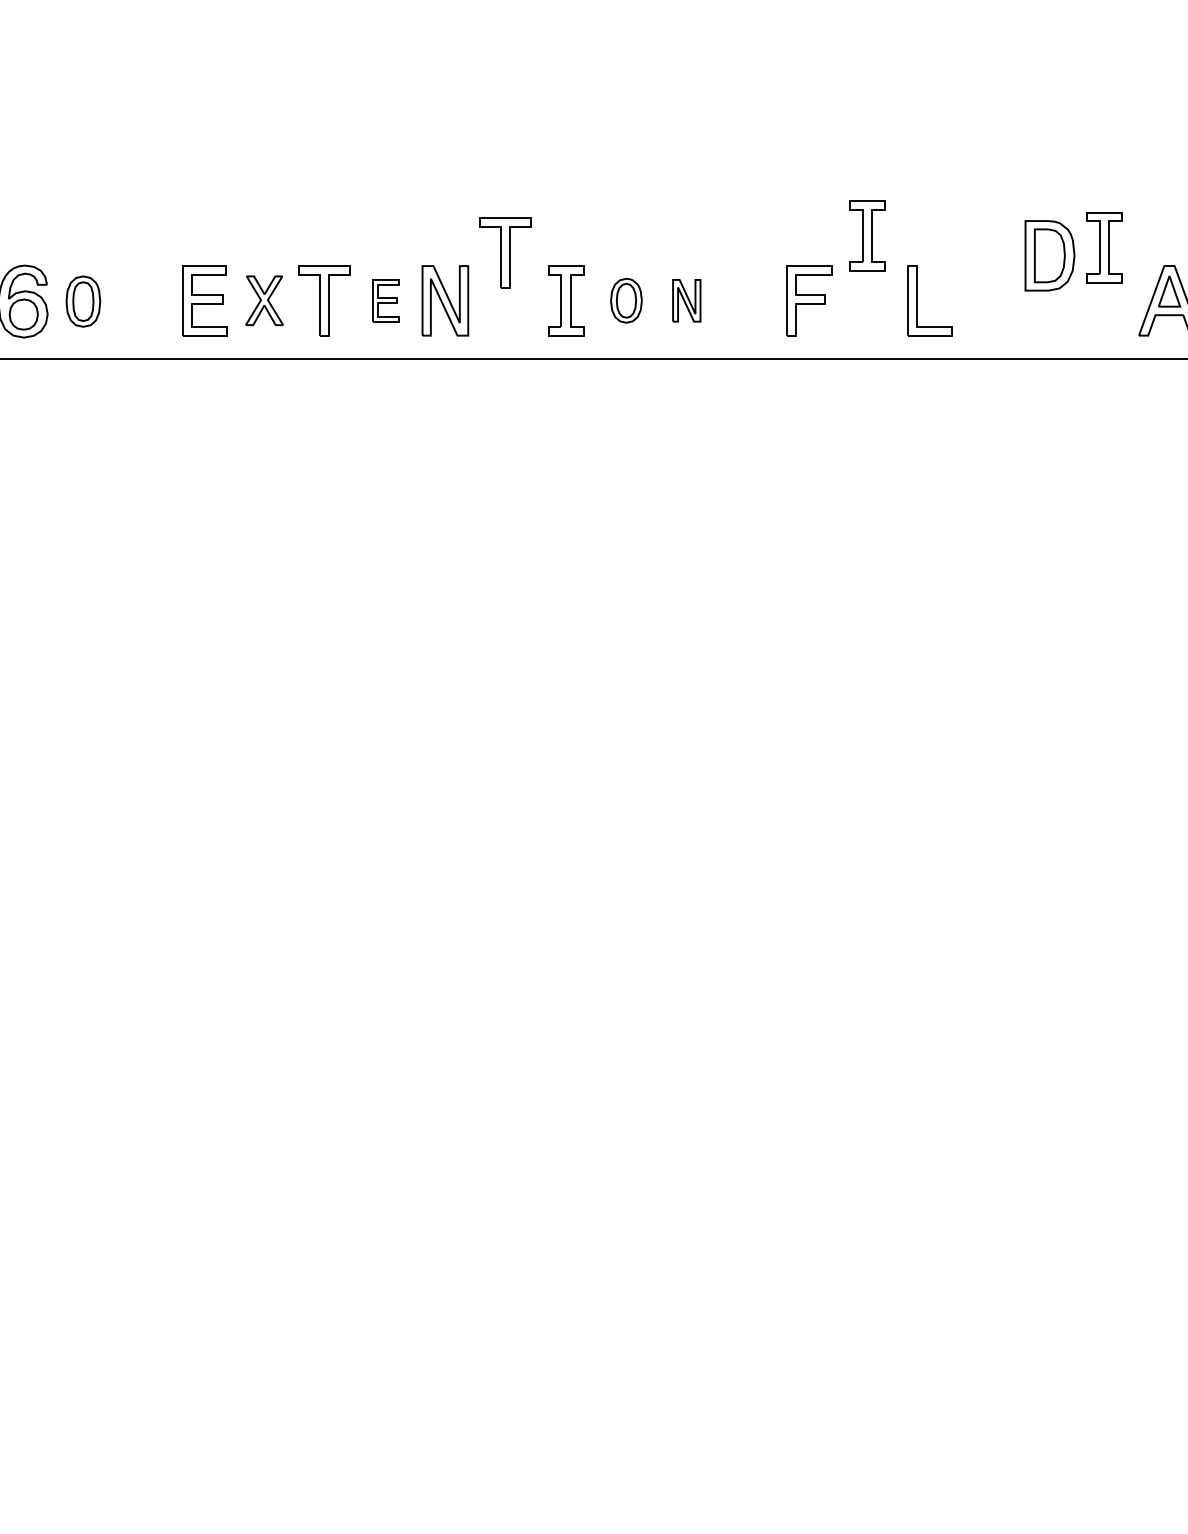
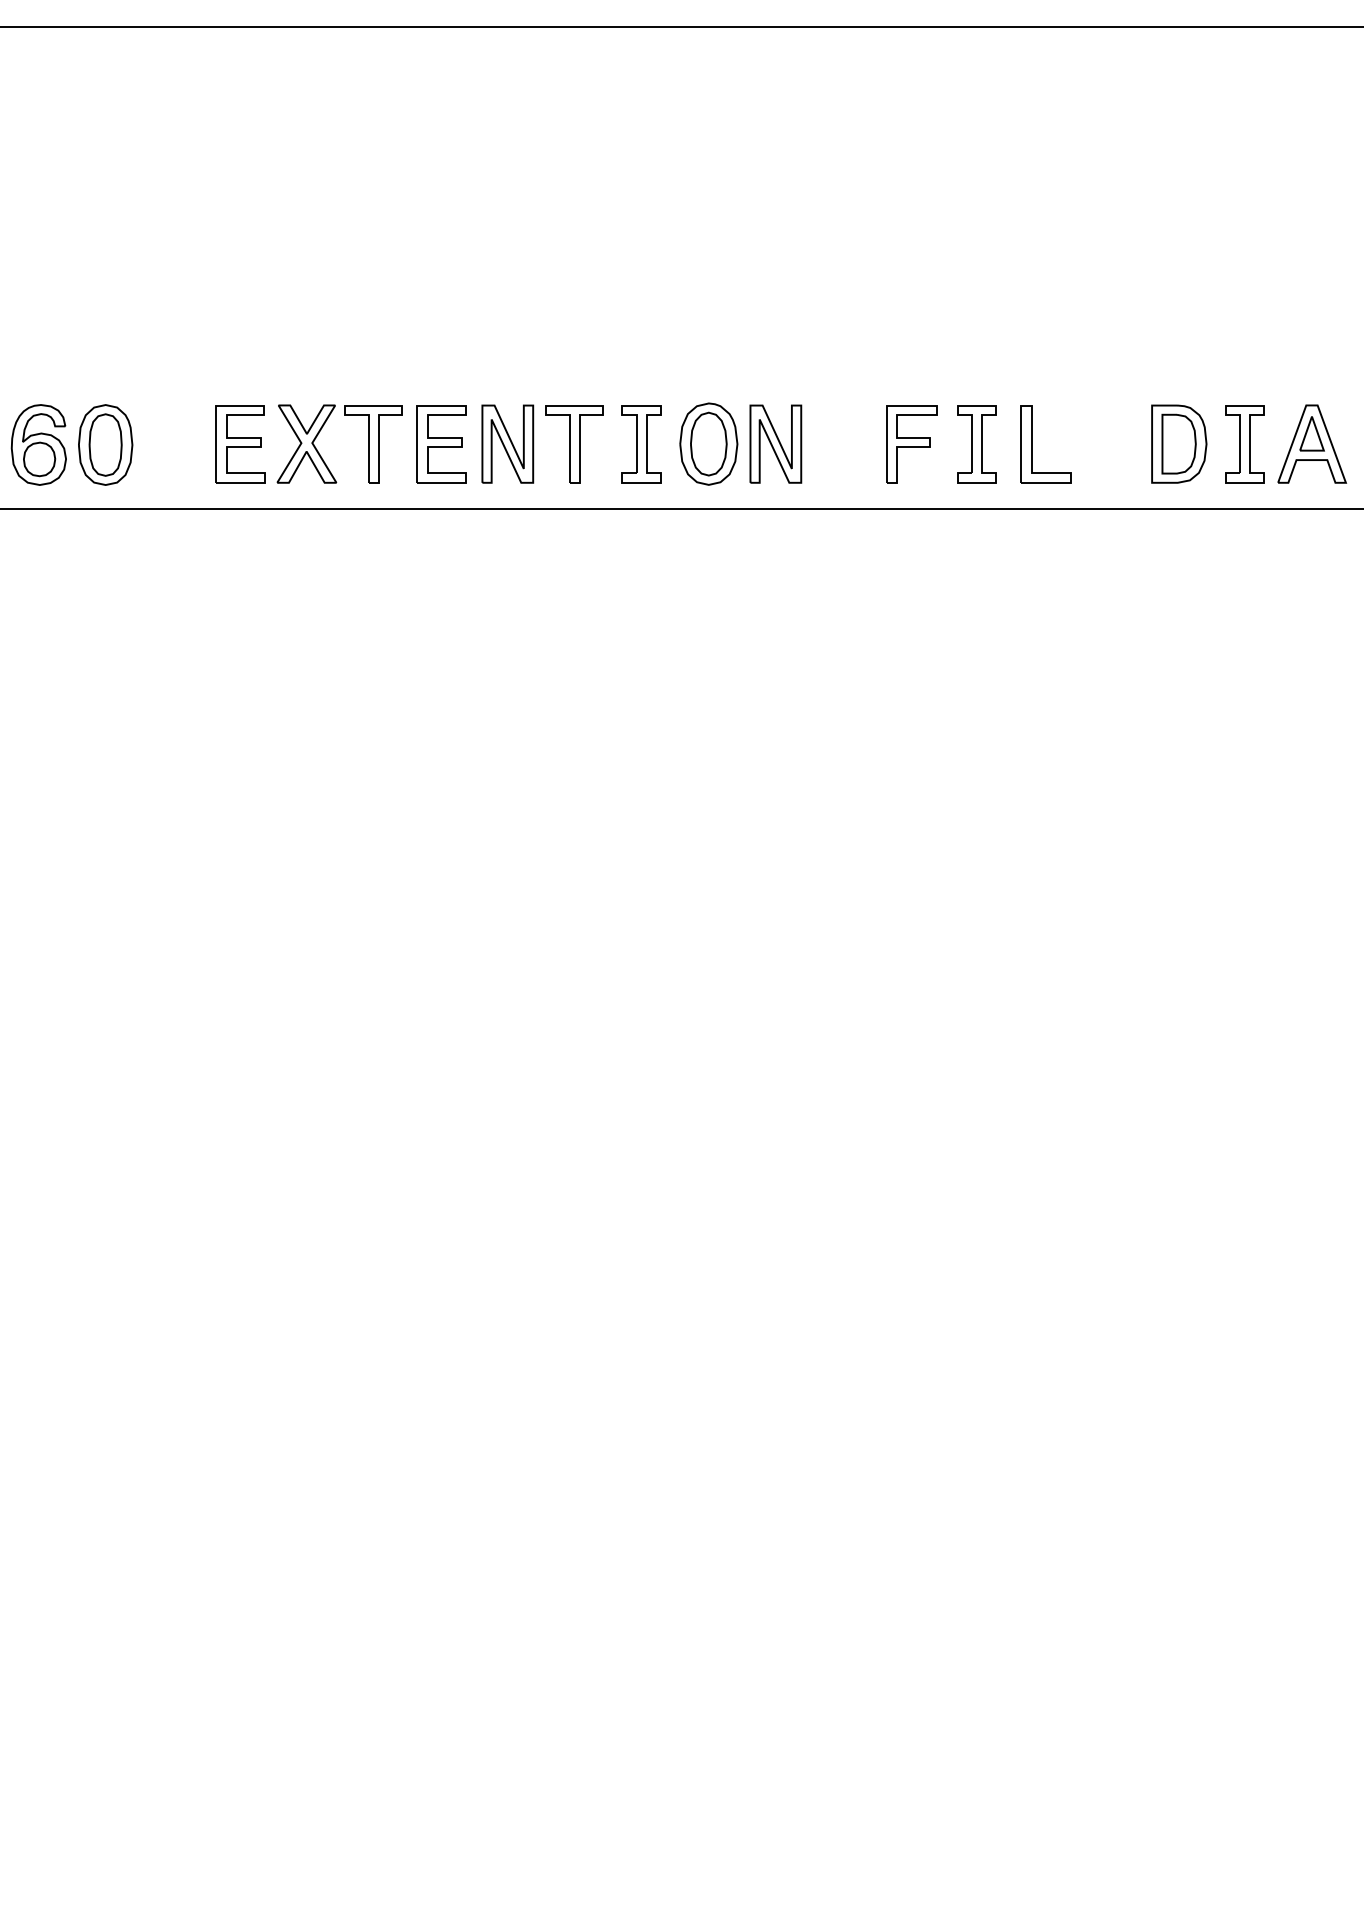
part: (867, 236) -> (976, 444), moved
part: (1104, 248) -> (1244, 444), moved
part: (505, 253) -> (574, 444), moved
part: (1050, 255) -> (1179, 443), moved
part: (264, 300) -> (306, 443), size x1.43
part: (626, 300) -> (708, 443), size x1.67
part: (686, 300) -> (775, 443), size x1.67
part: (83, 301) -> (105, 444), size x1.43
part: (385, 301) -> (441, 444), size x1.67

